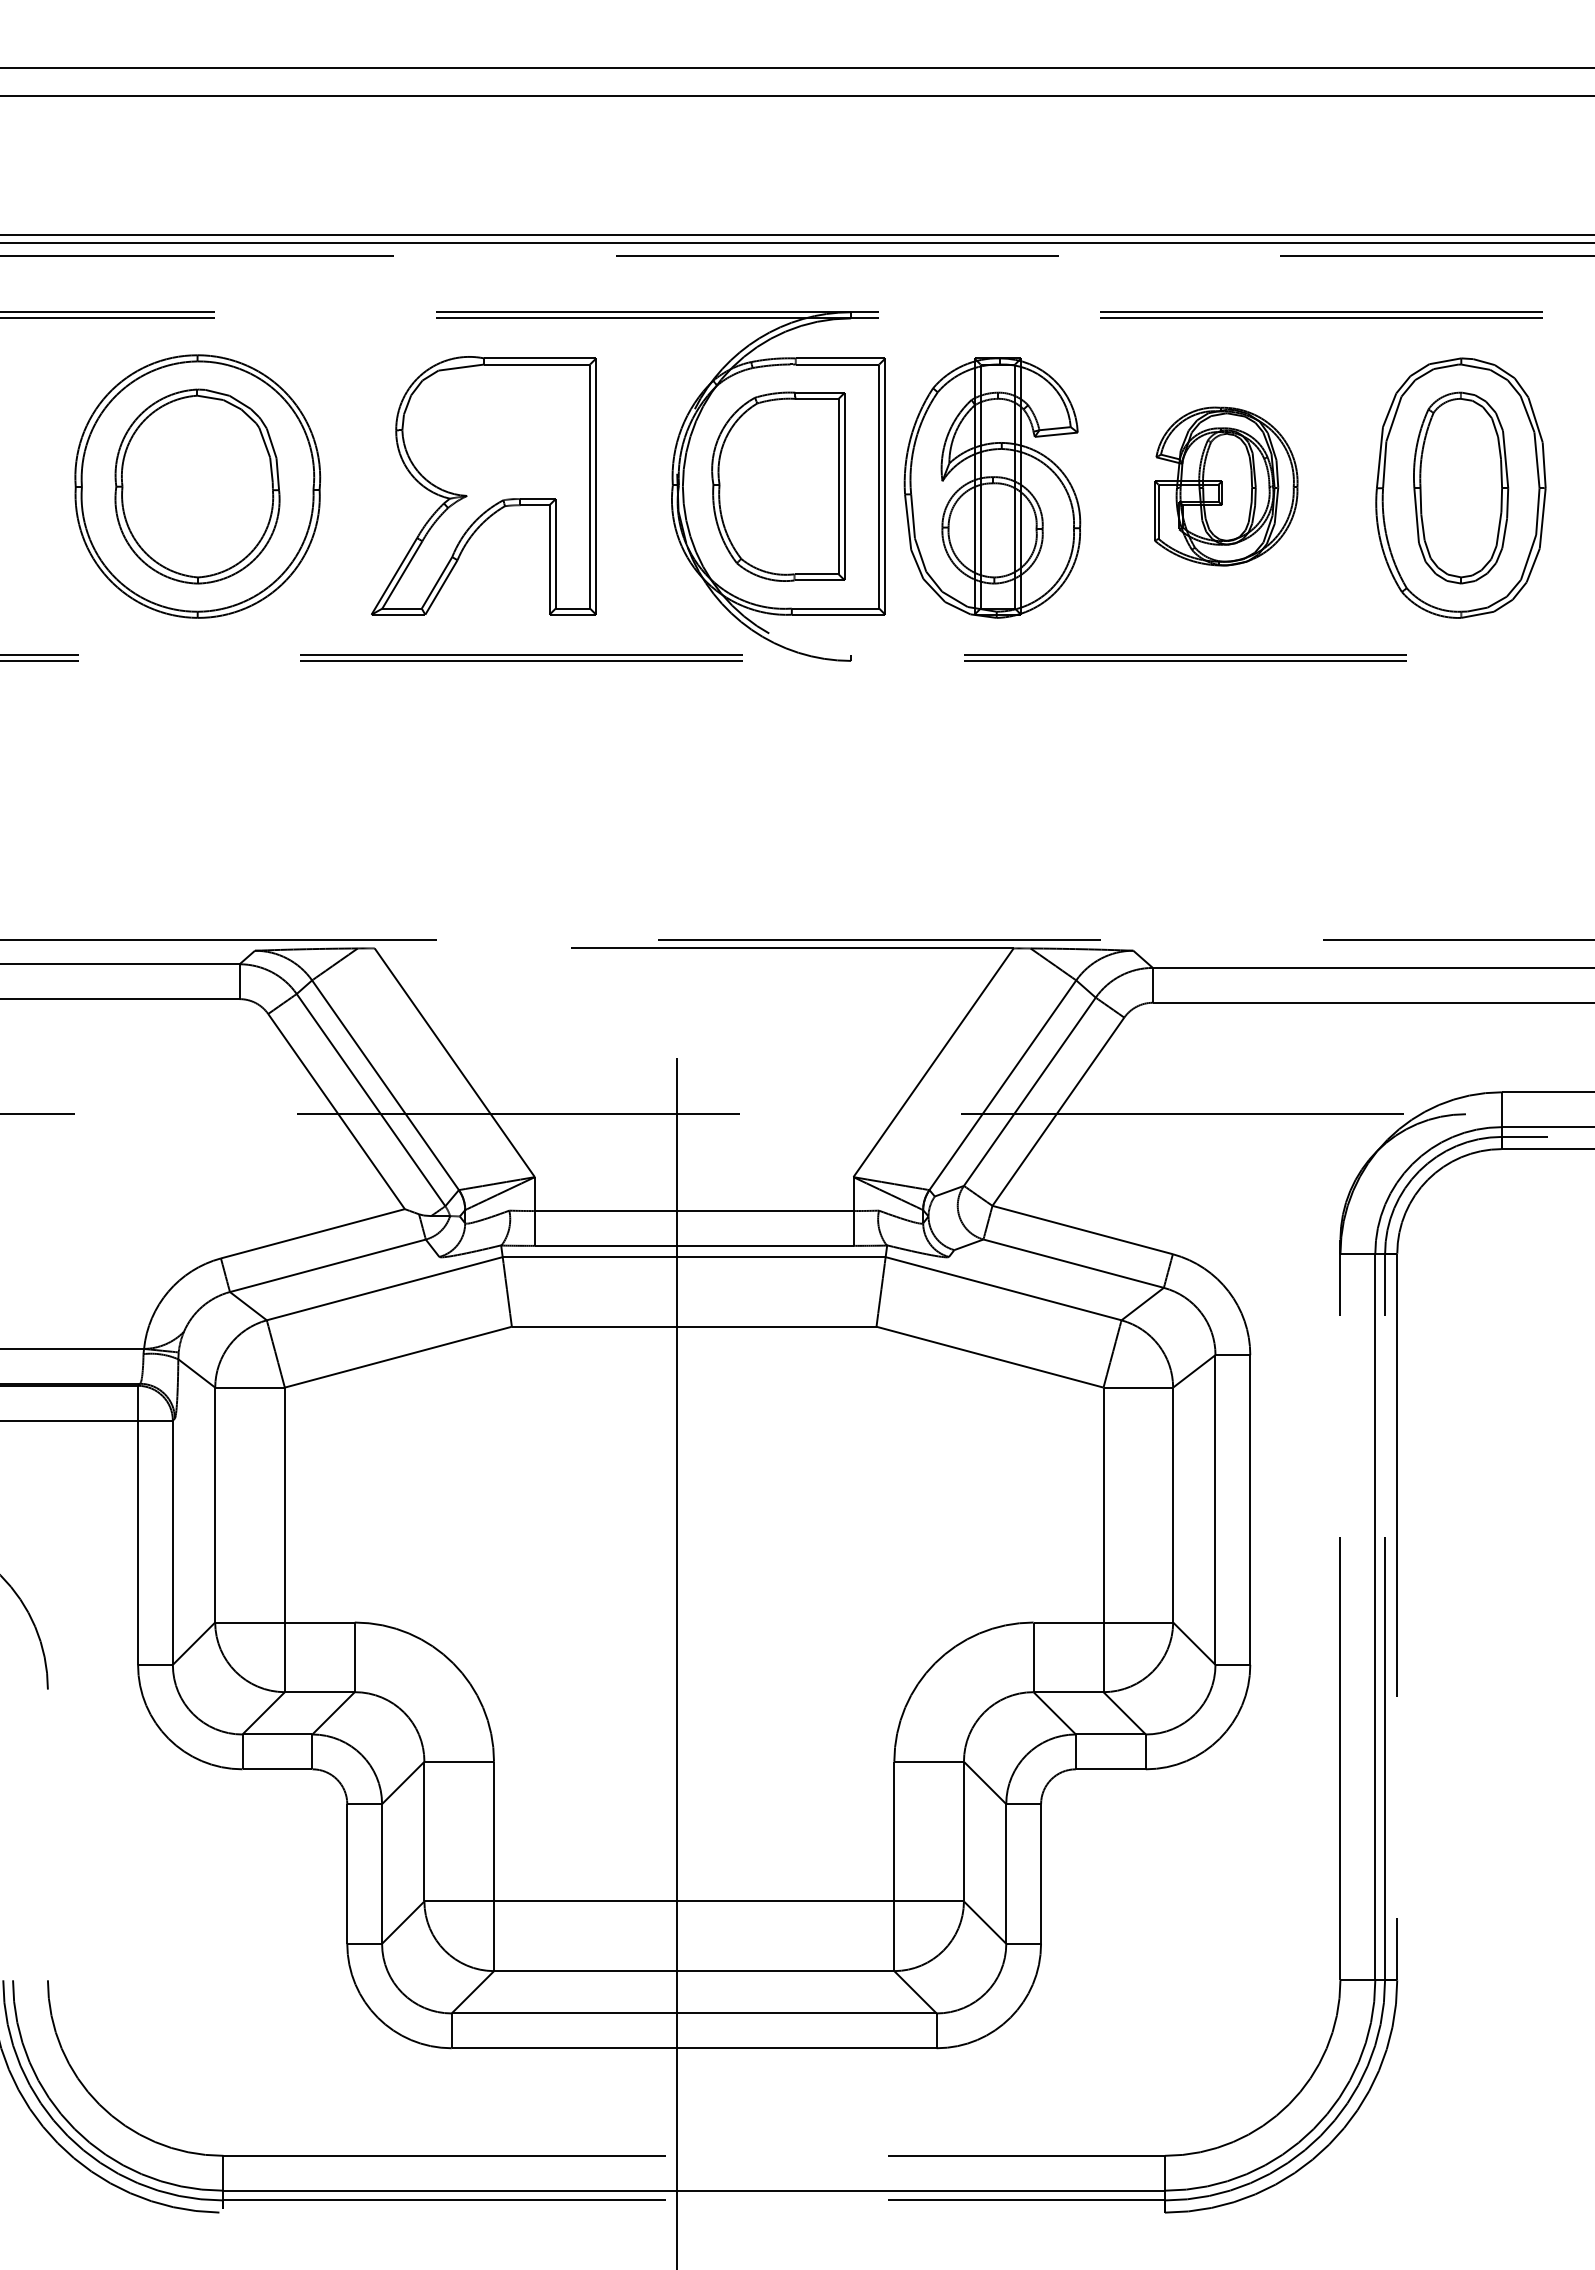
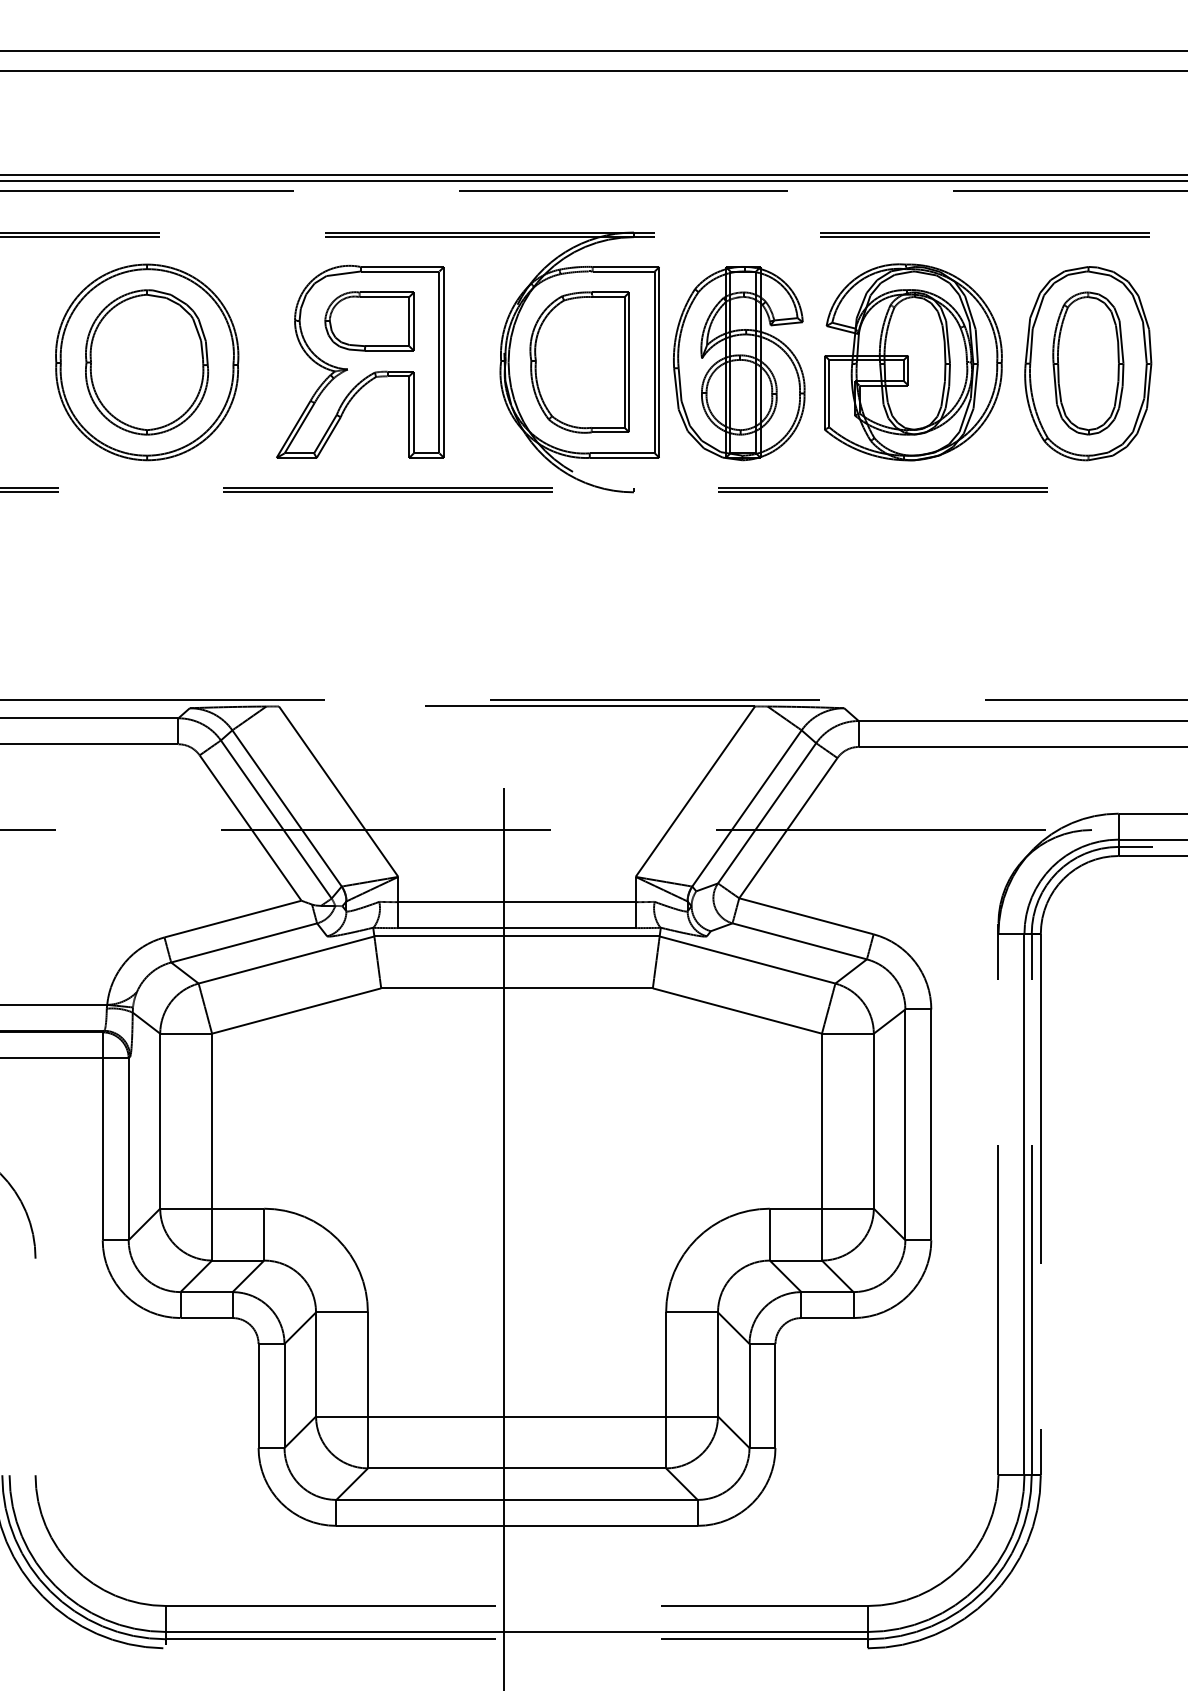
part: (496, 431) -> (369, 321), added
part: (1226, 486) -> (913, 362), size x1.67

